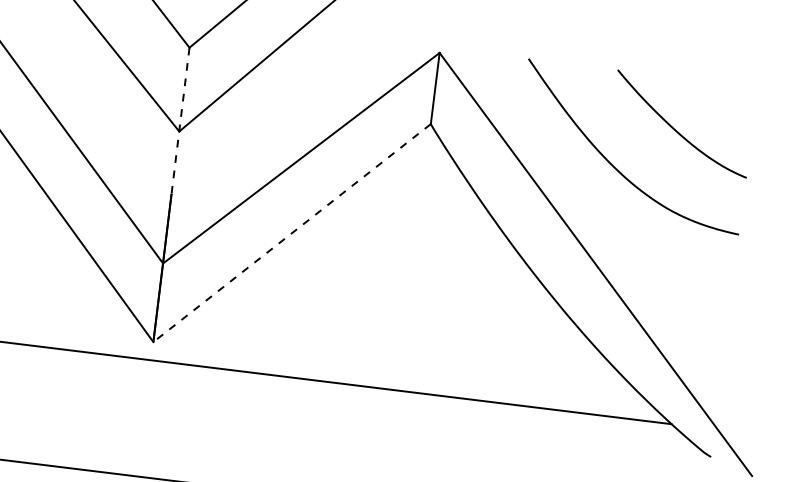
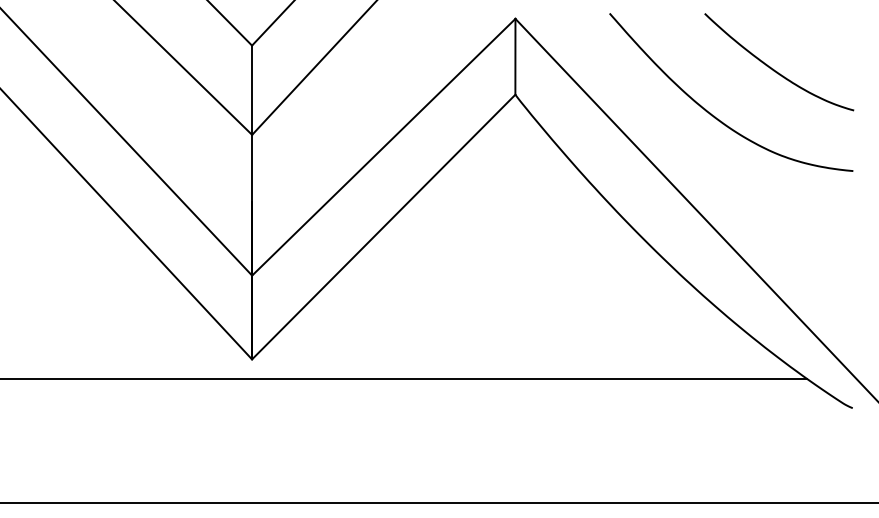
line: (180, 120) -> (252, 123), dashed -> solid
line: (291, 233) -> (383, 227), dashed -> solid

